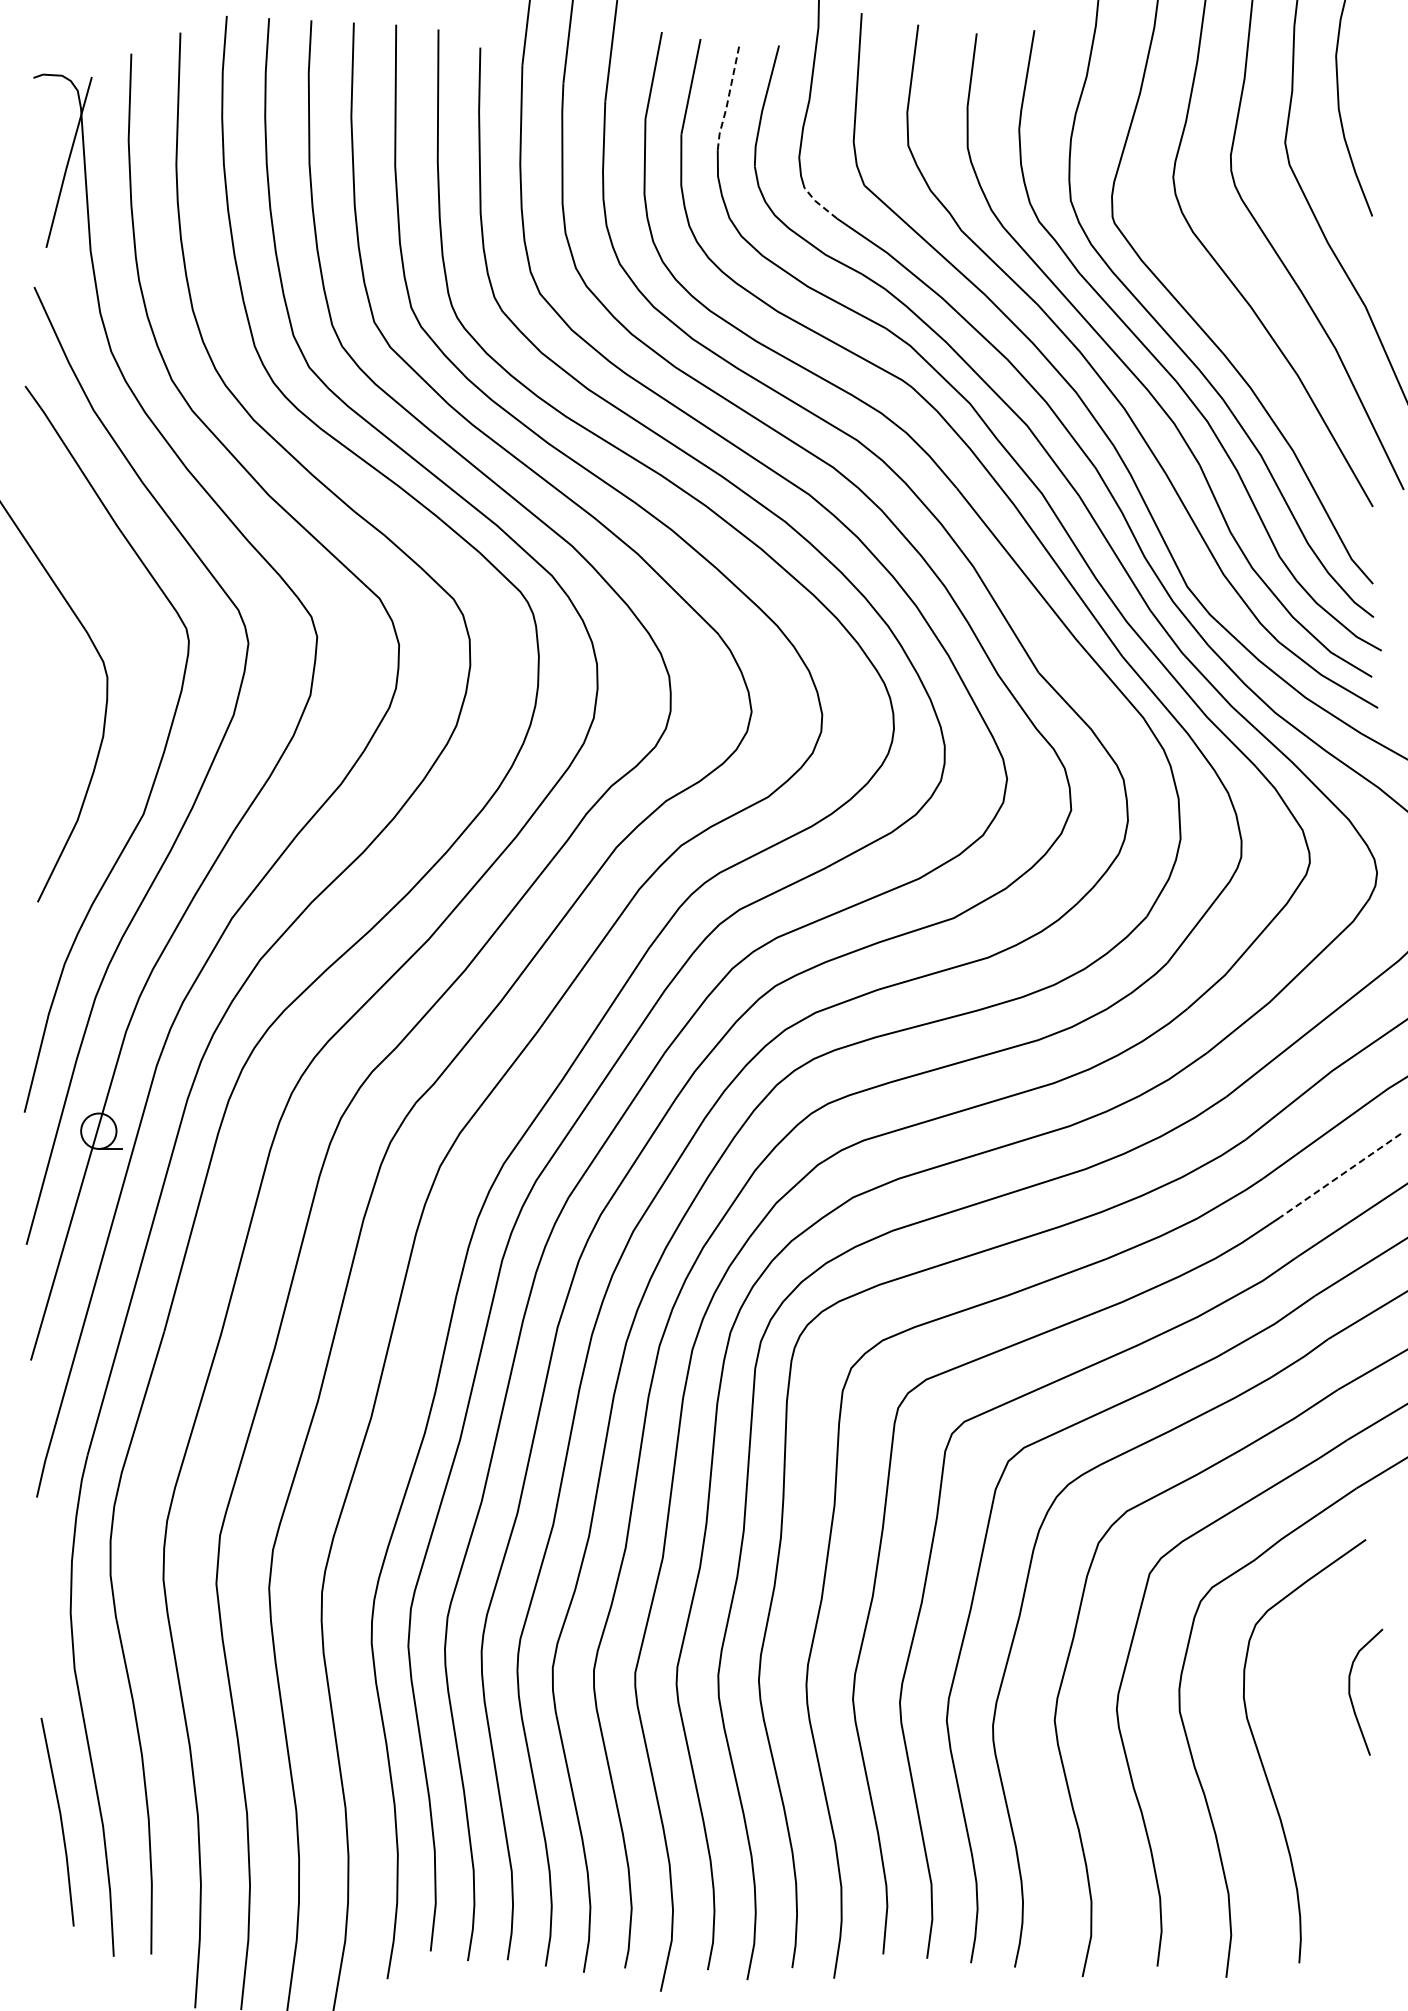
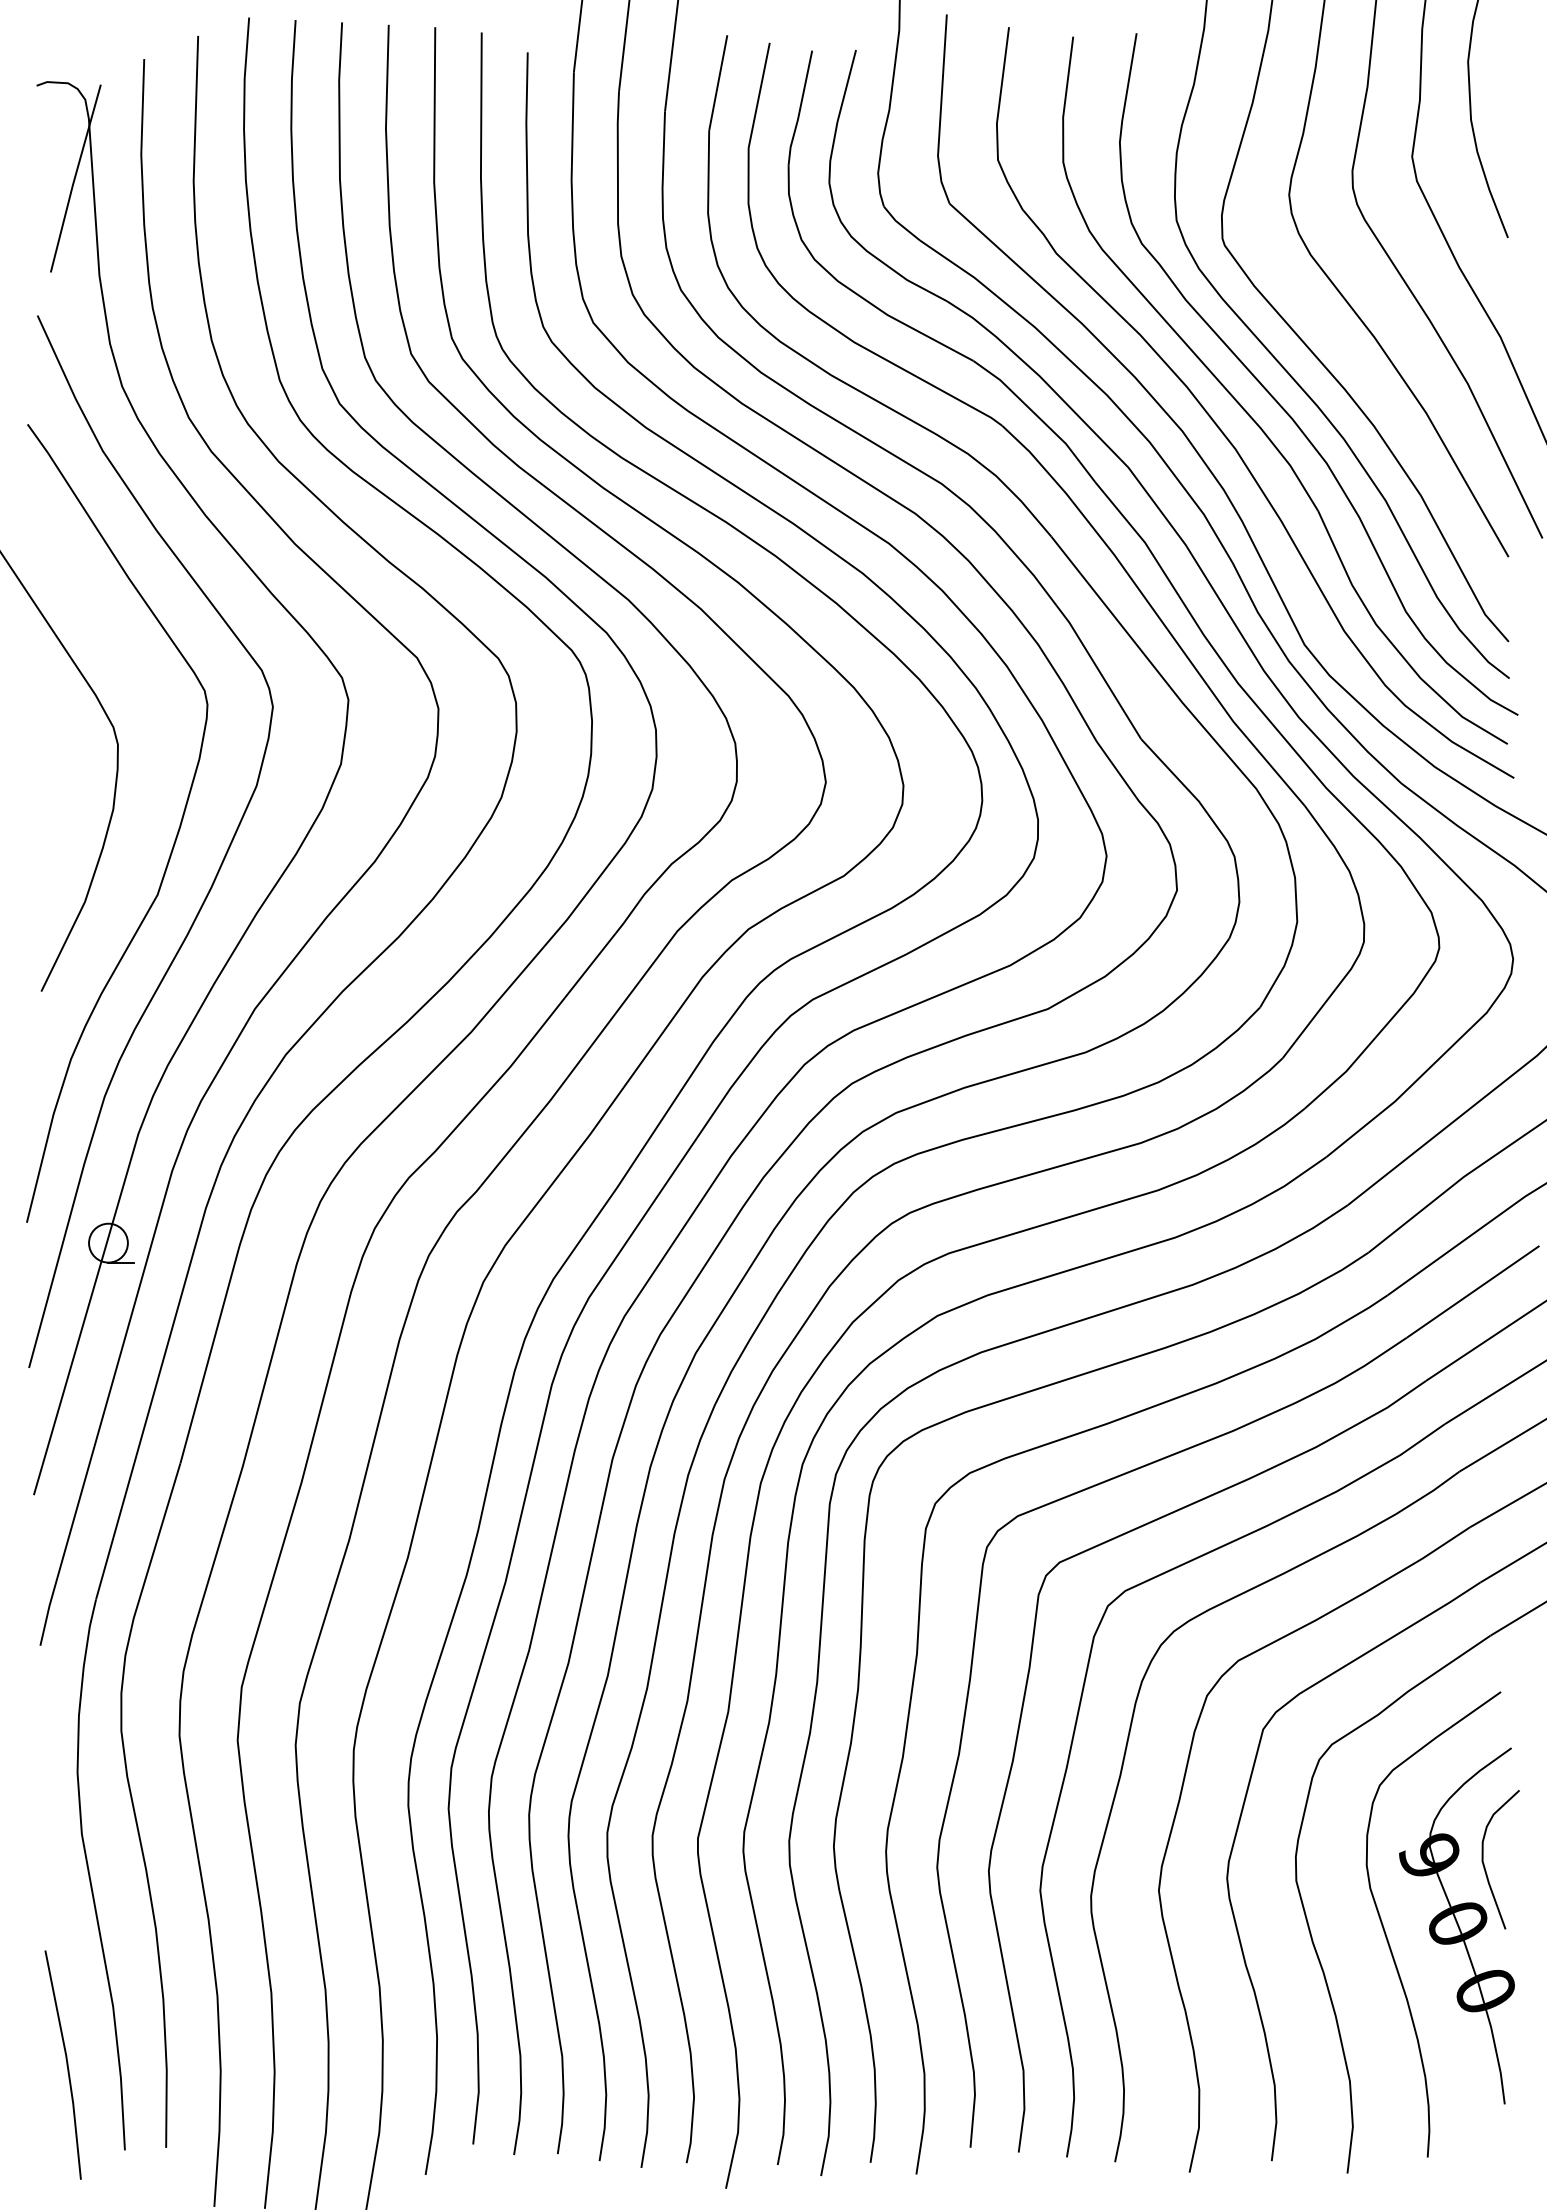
line: (728, 99) -> (800, 109), dashed -> solid
line: (818, 203) -> (899, 223), dashed -> solid
line: (1340, 1175) -> (1472, 1291), dashed -> solid
part: (1325, 1752) -> (1456, 1925), added
line: (60, 1822) -> (66, 2065), moved

